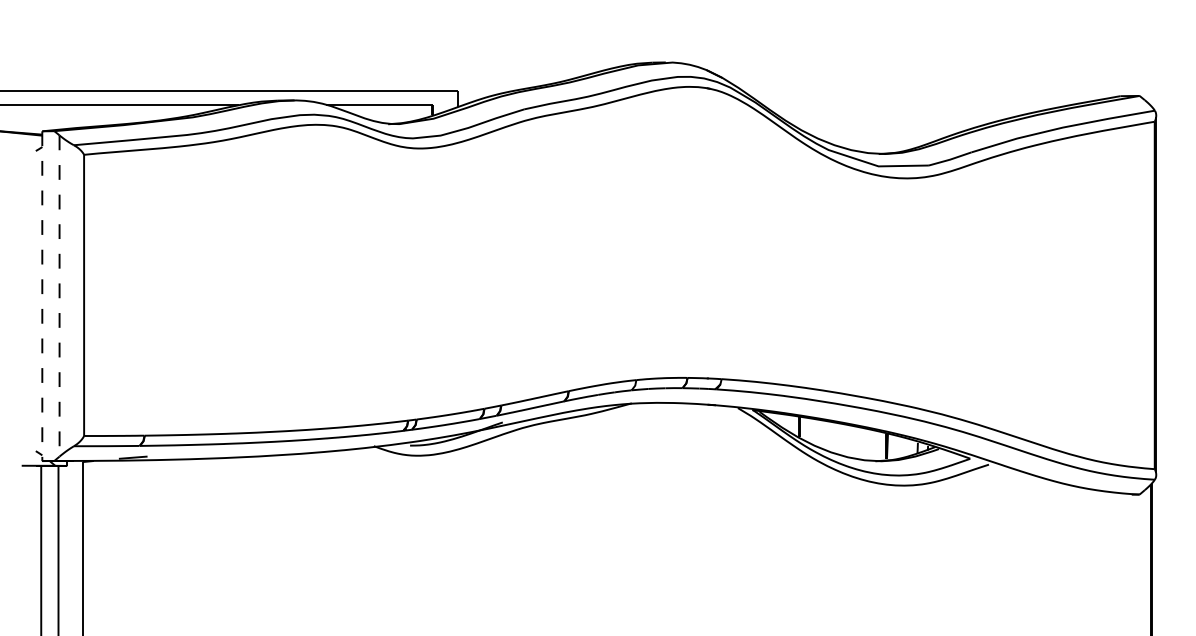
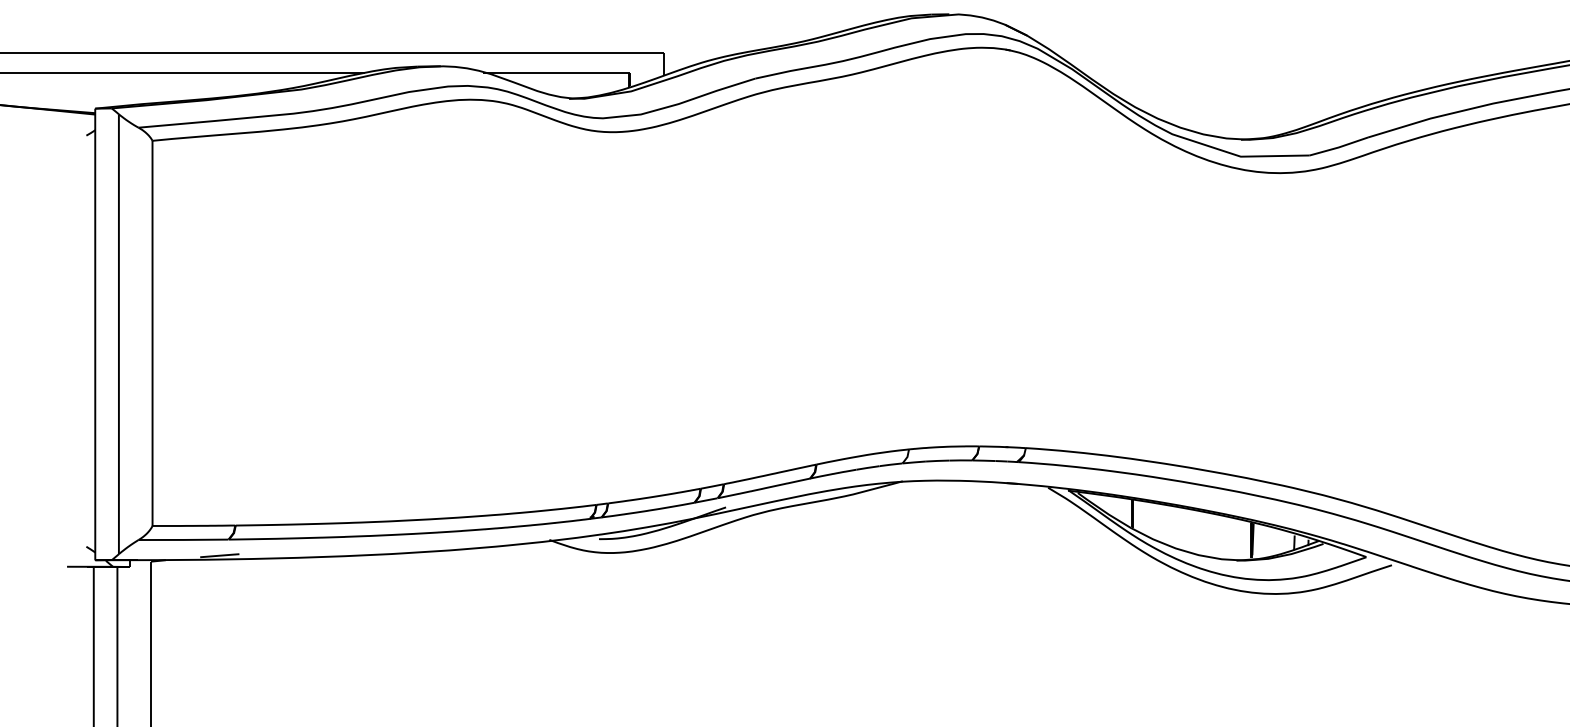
line: (42, 296) -> (95, 334), dashed -> solid
line: (59, 296) -> (118, 334), dashed -> solid

